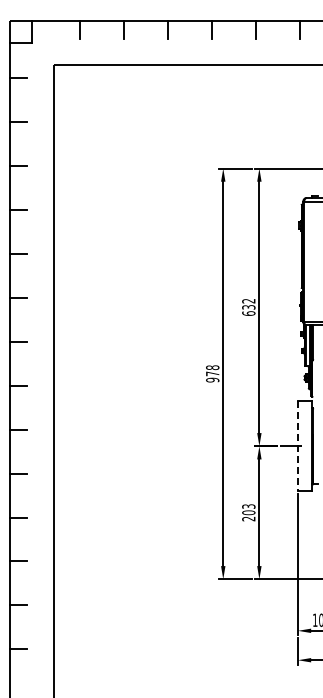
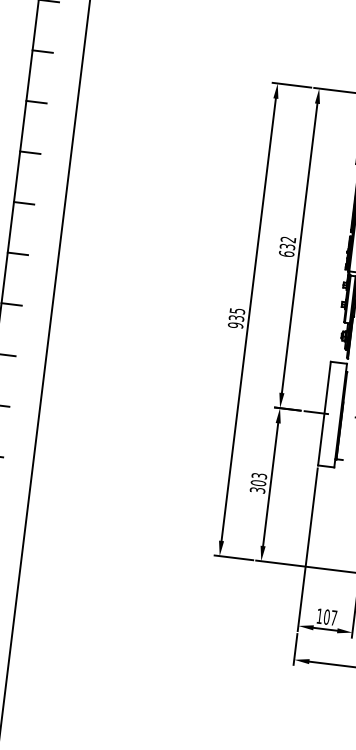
text: (212, 370) -> (236, 314), 978 -> 935
line: (297, 446) -> (323, 413), dashed -> solid
text: (249, 518) -> (258, 489), 203 -> 303

